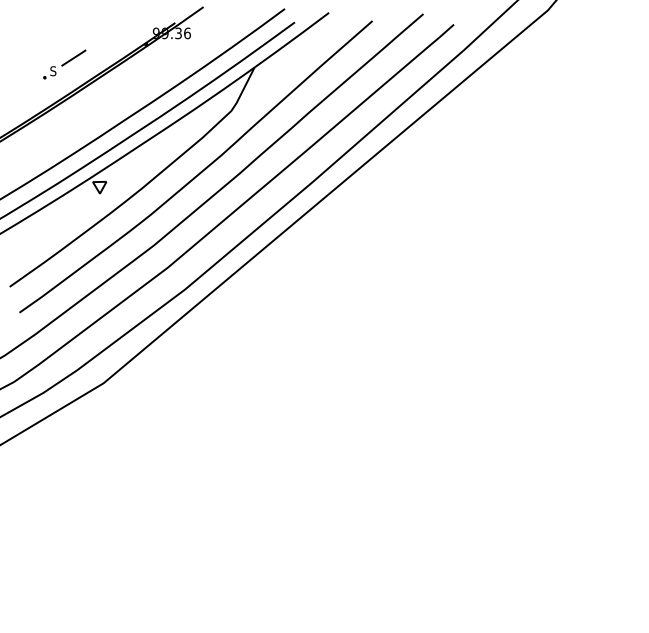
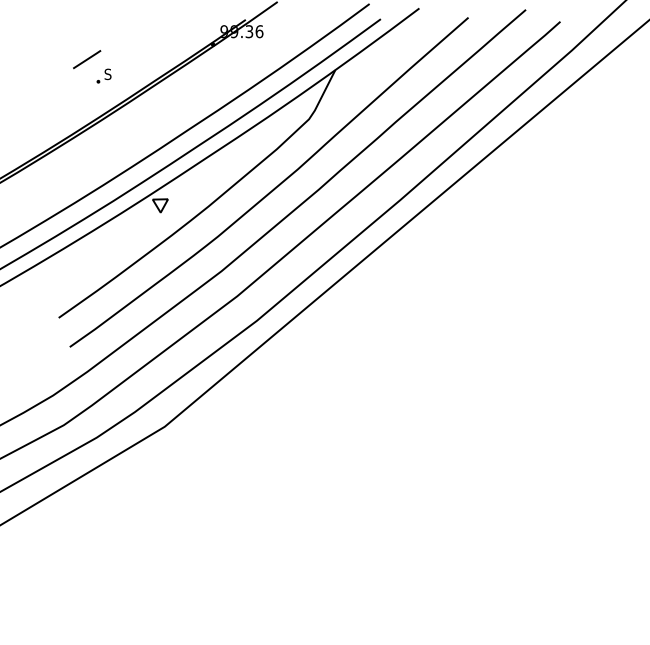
line: (73, 57) -> (86, 58), moved

